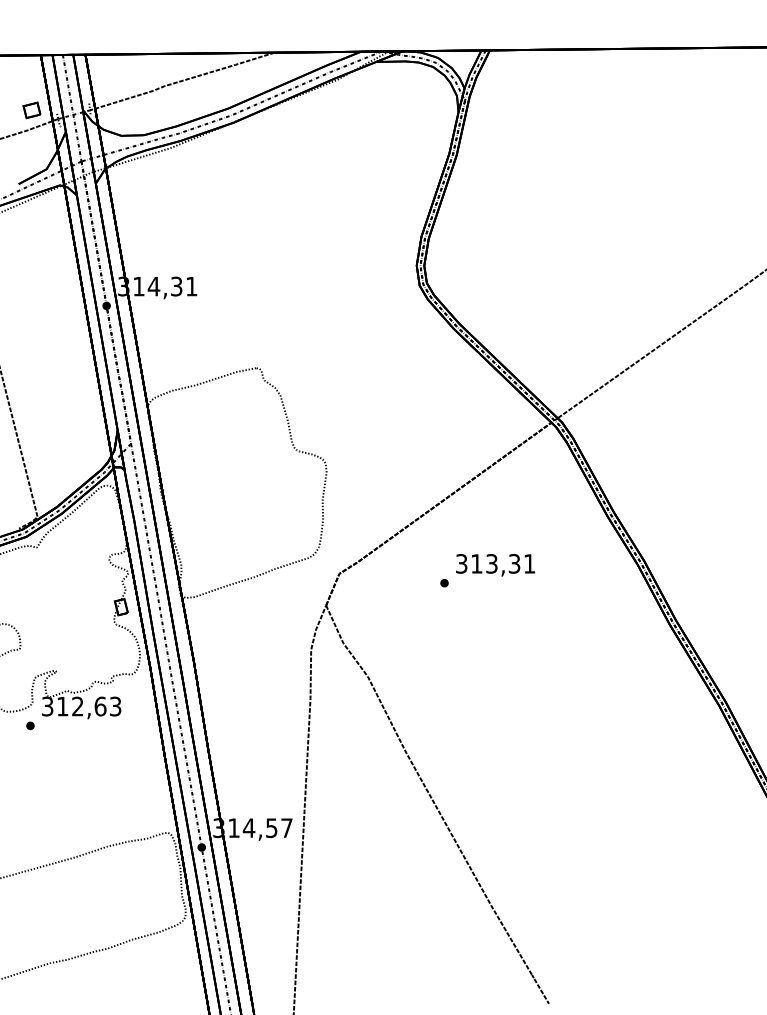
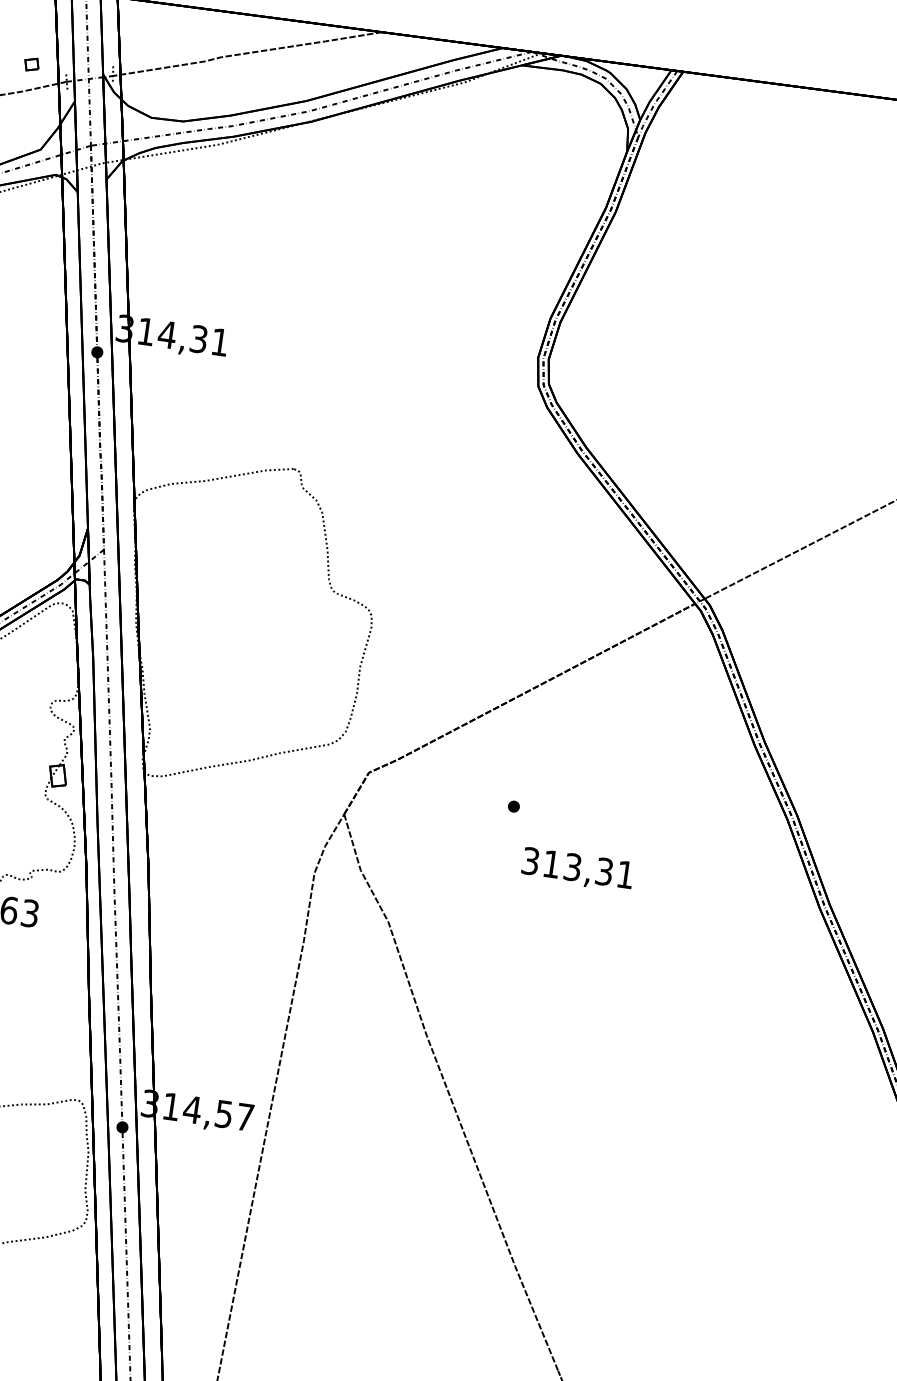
part: (31, 110) -> (31, 64), size x0.6
text: (495, 565) -> (577, 870), moved

